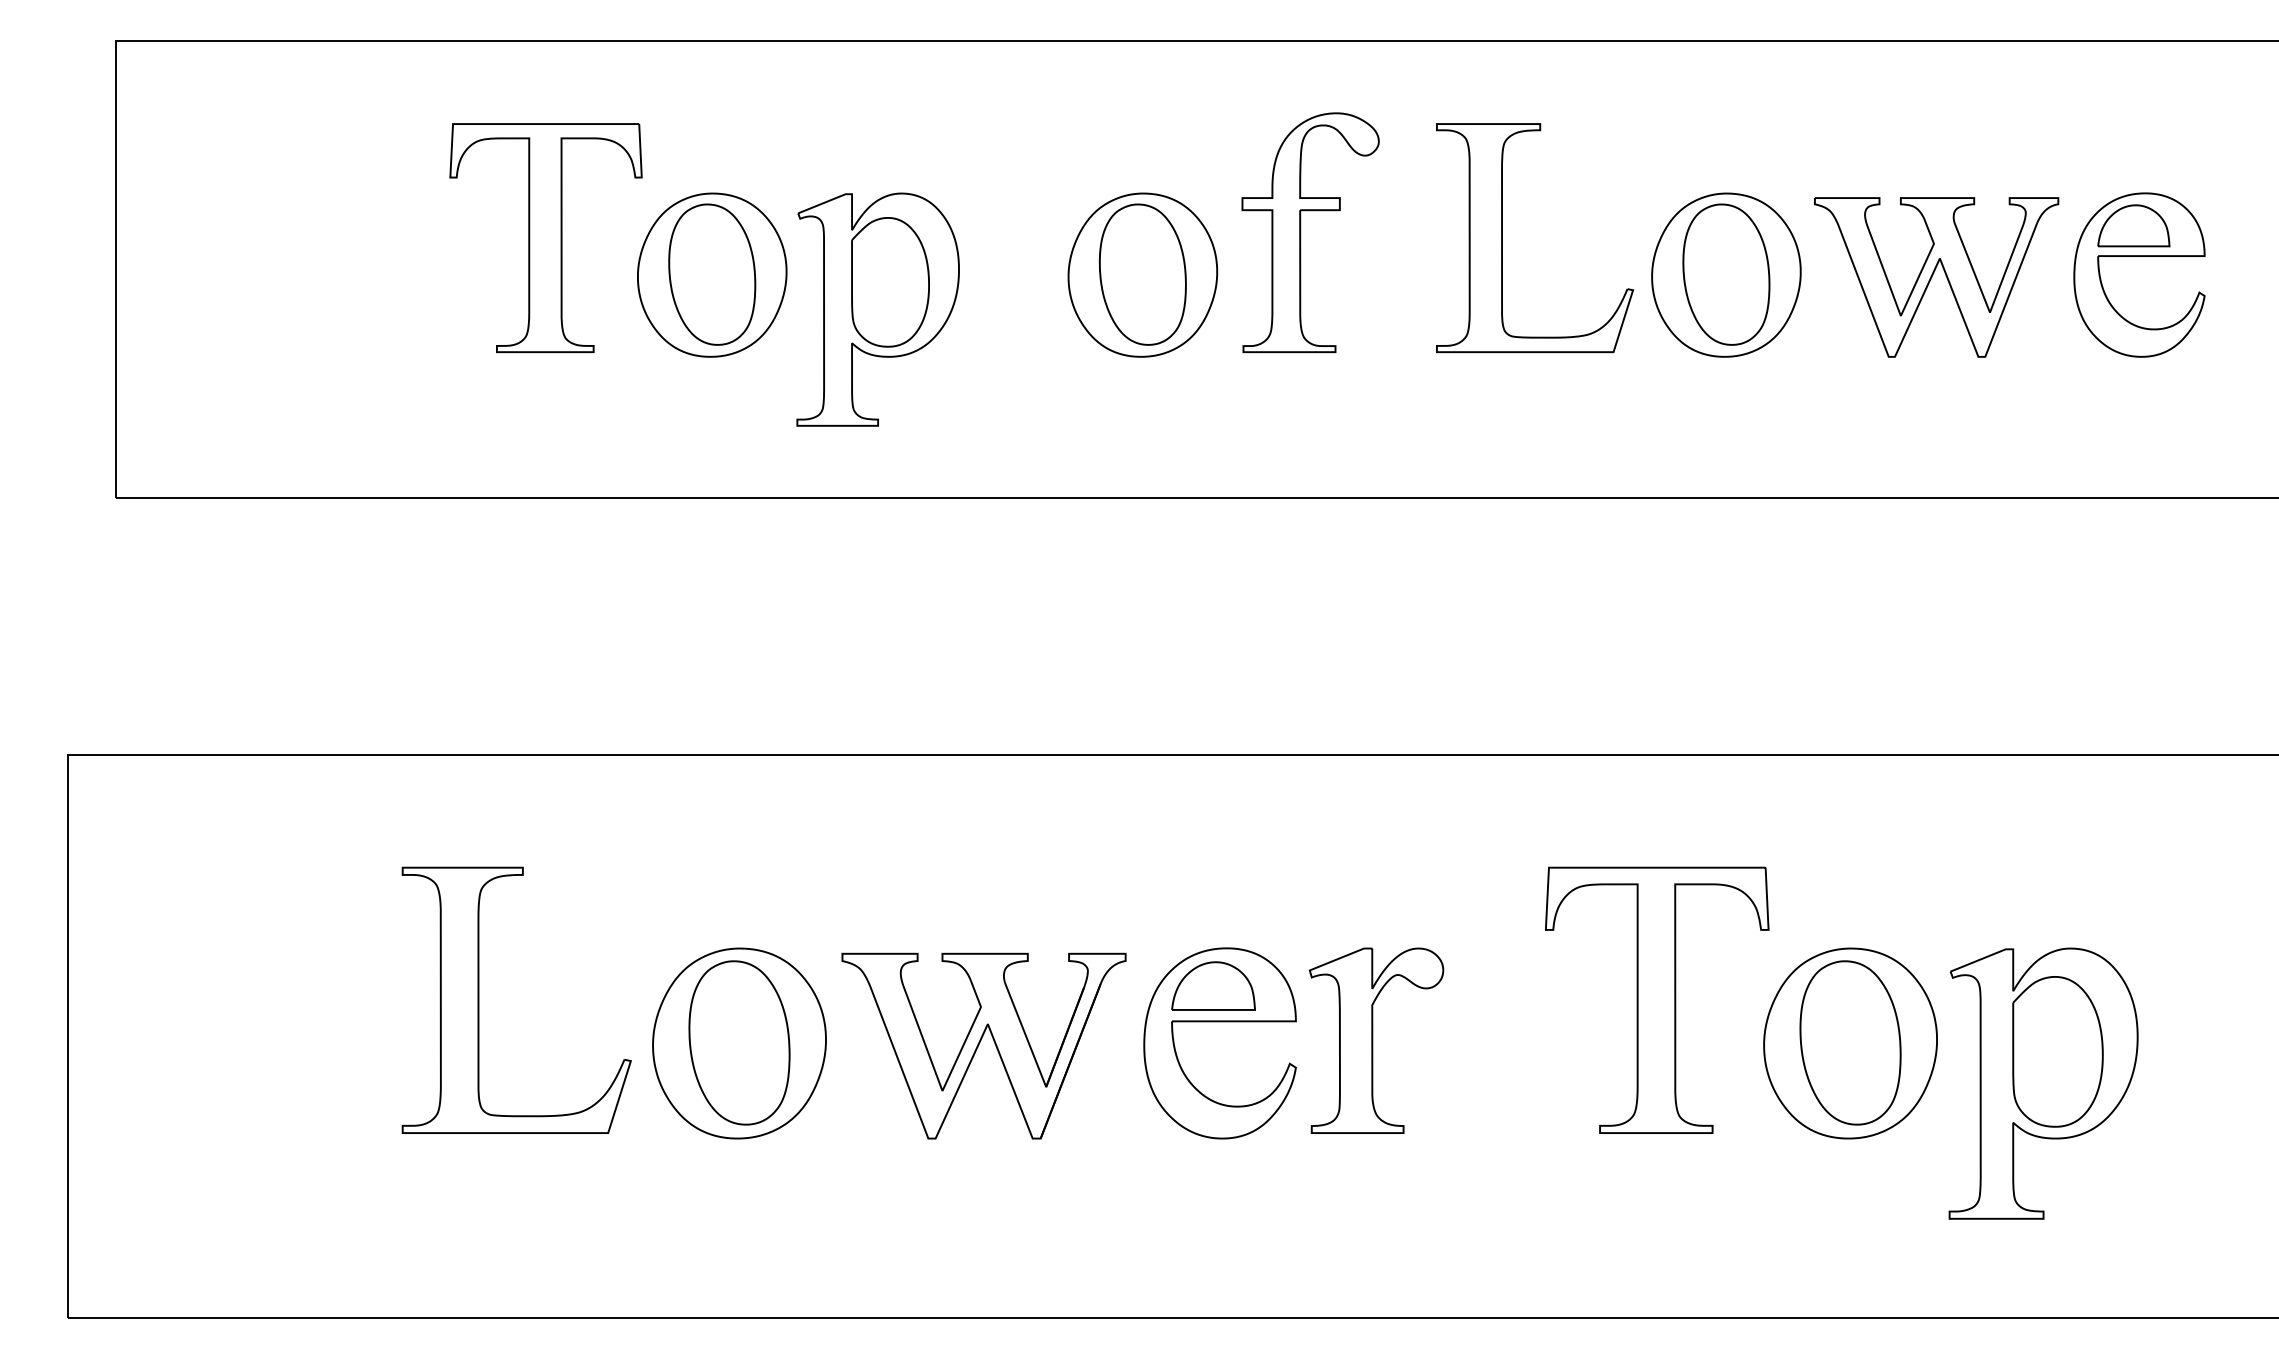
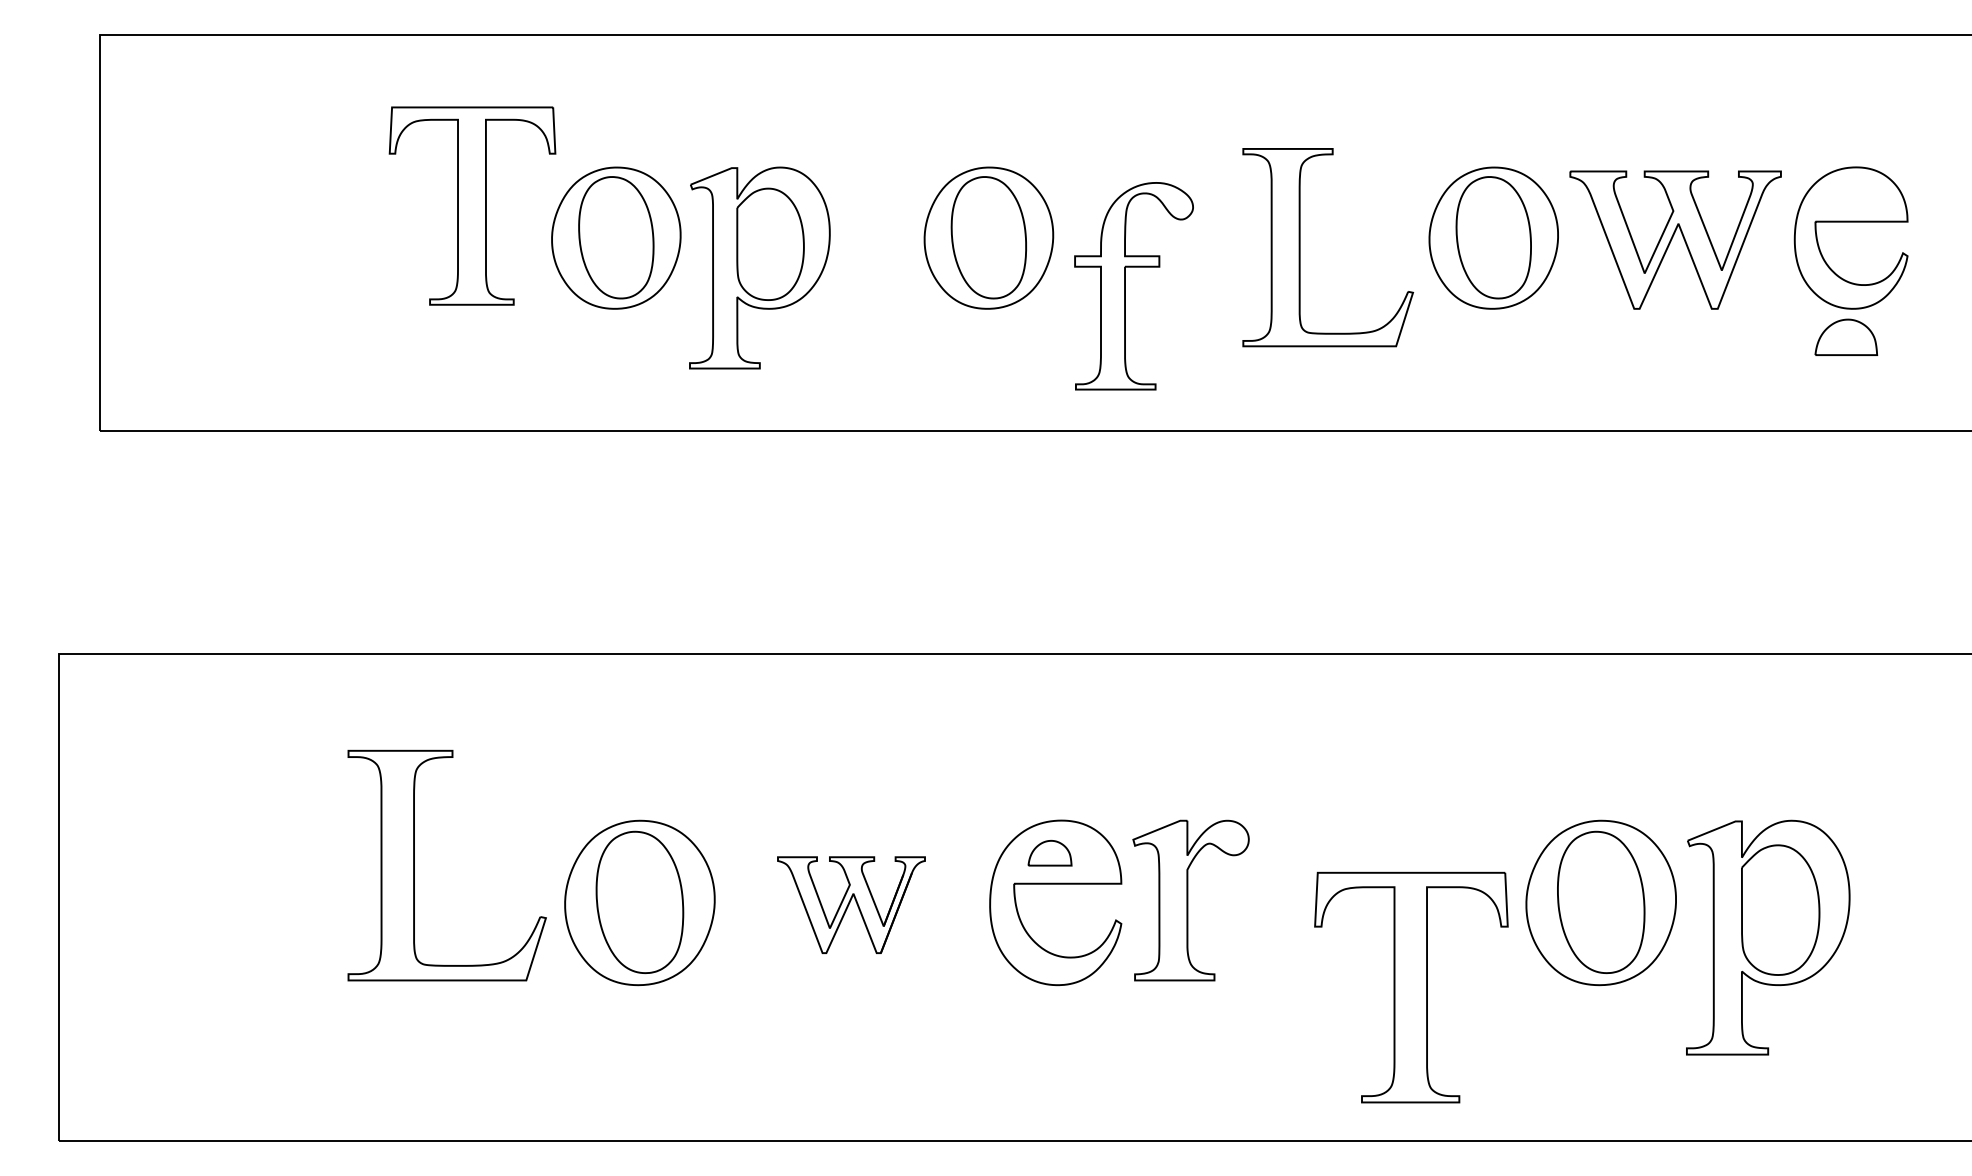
part: (2133, 225) -> (1846, 337), moved
part: (1301, 232) -> (1126, 286), moved
part: (1502, 238) -> (1300, 247), moved
part: (1213, 985) -> (1050, 852), size x0.6
part: (1657, 999) -> (1411, 986), moved
part: (983, 1045) -> (851, 904), size x0.6

